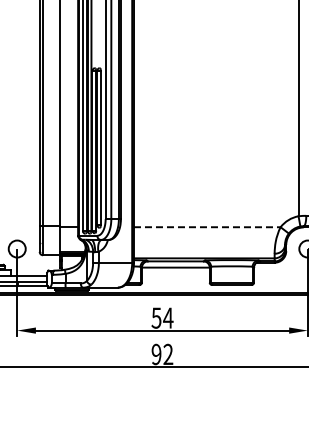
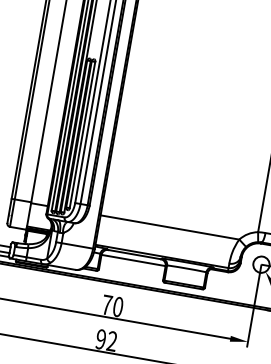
line: (207, 227) -> (170, 227), dashed -> solid
text: (162, 317) -> (112, 305), 54 -> 70

